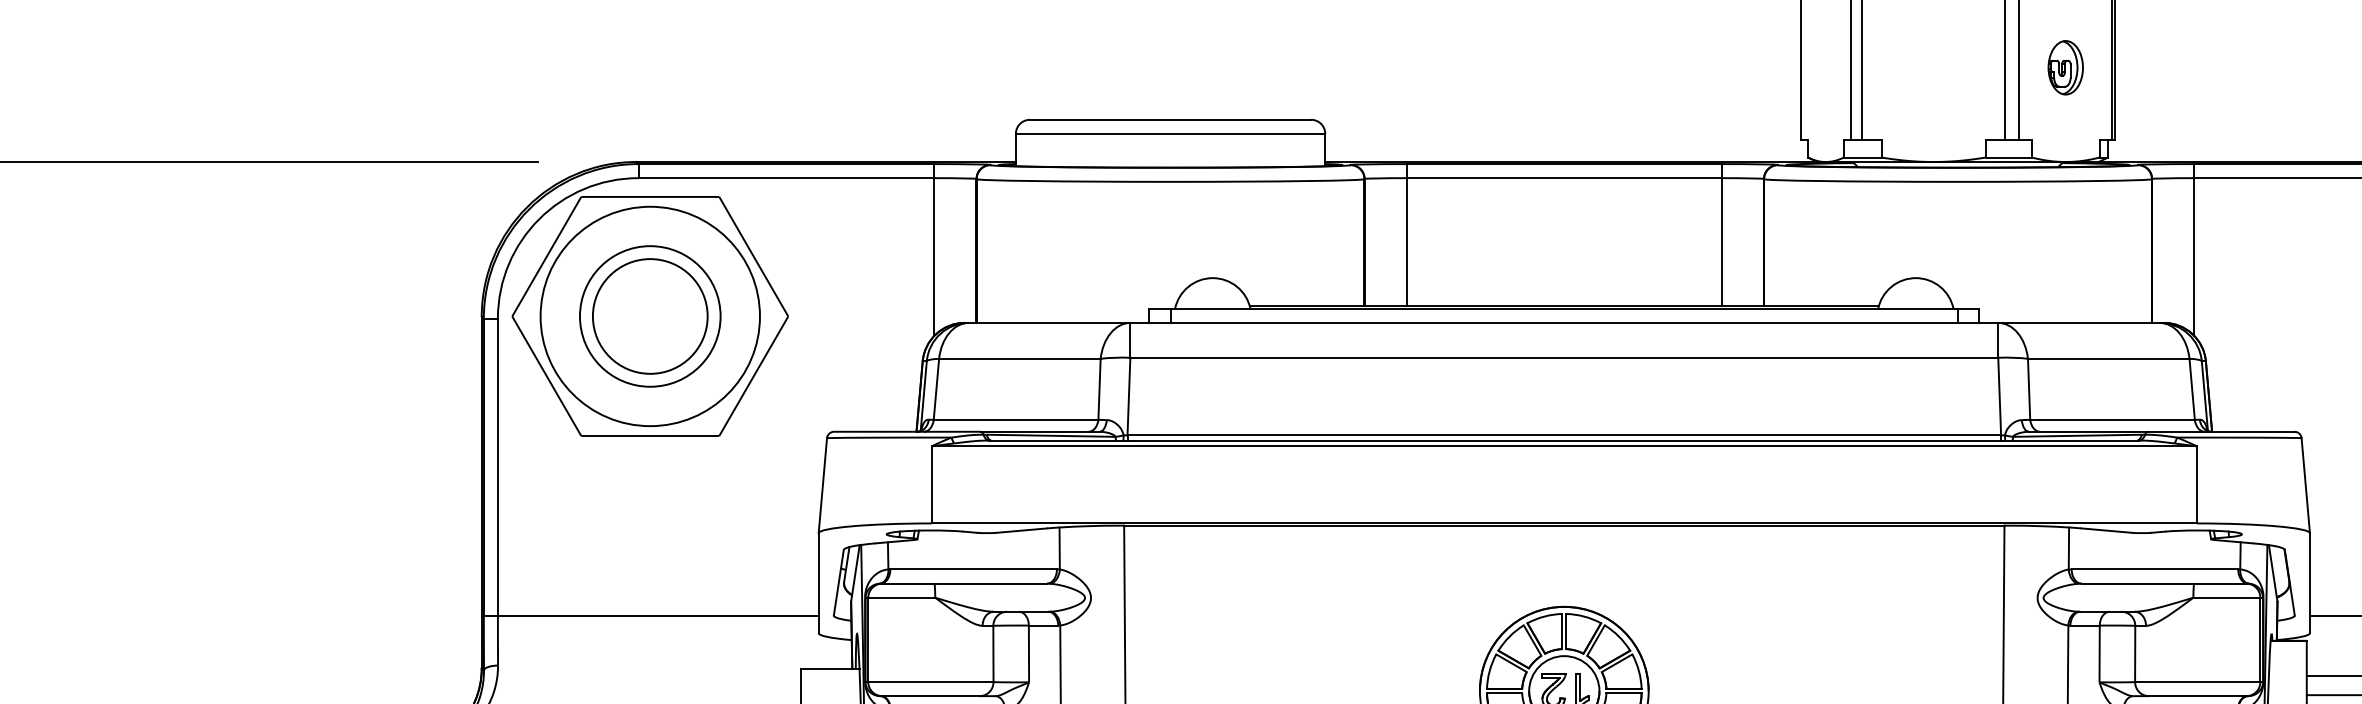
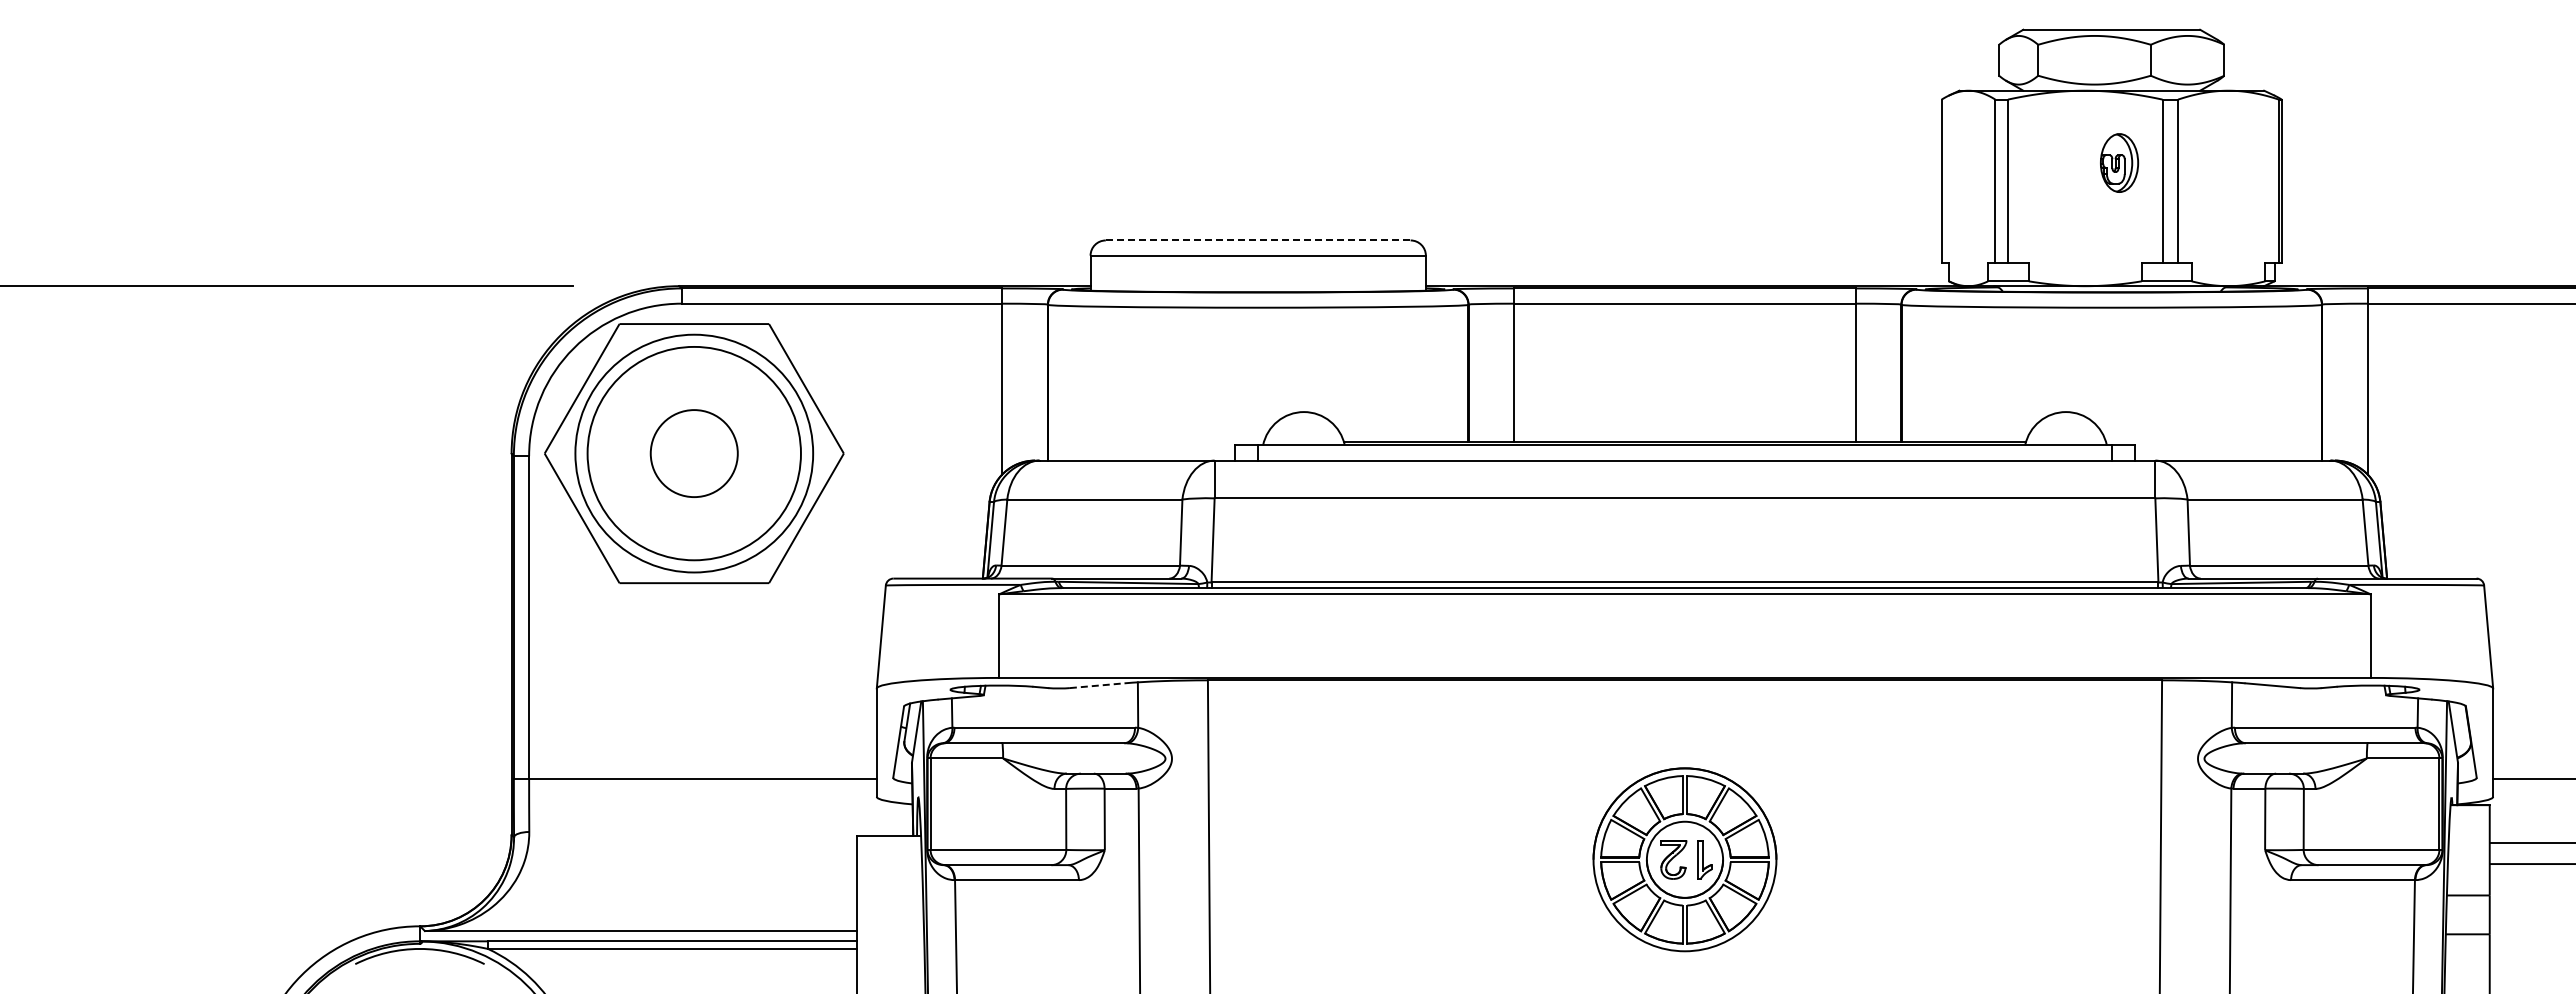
part: (2065, 67) -> (2119, 162), moved
line: (1170, 119) -> (1258, 240), solid -> dashed
circle: (650, 316) -> (694, 453), size x0.7
circle: (650, 316) -> (694, 453), size x1.4
line: (1022, 530) -> (1097, 685), solid -> dashed

